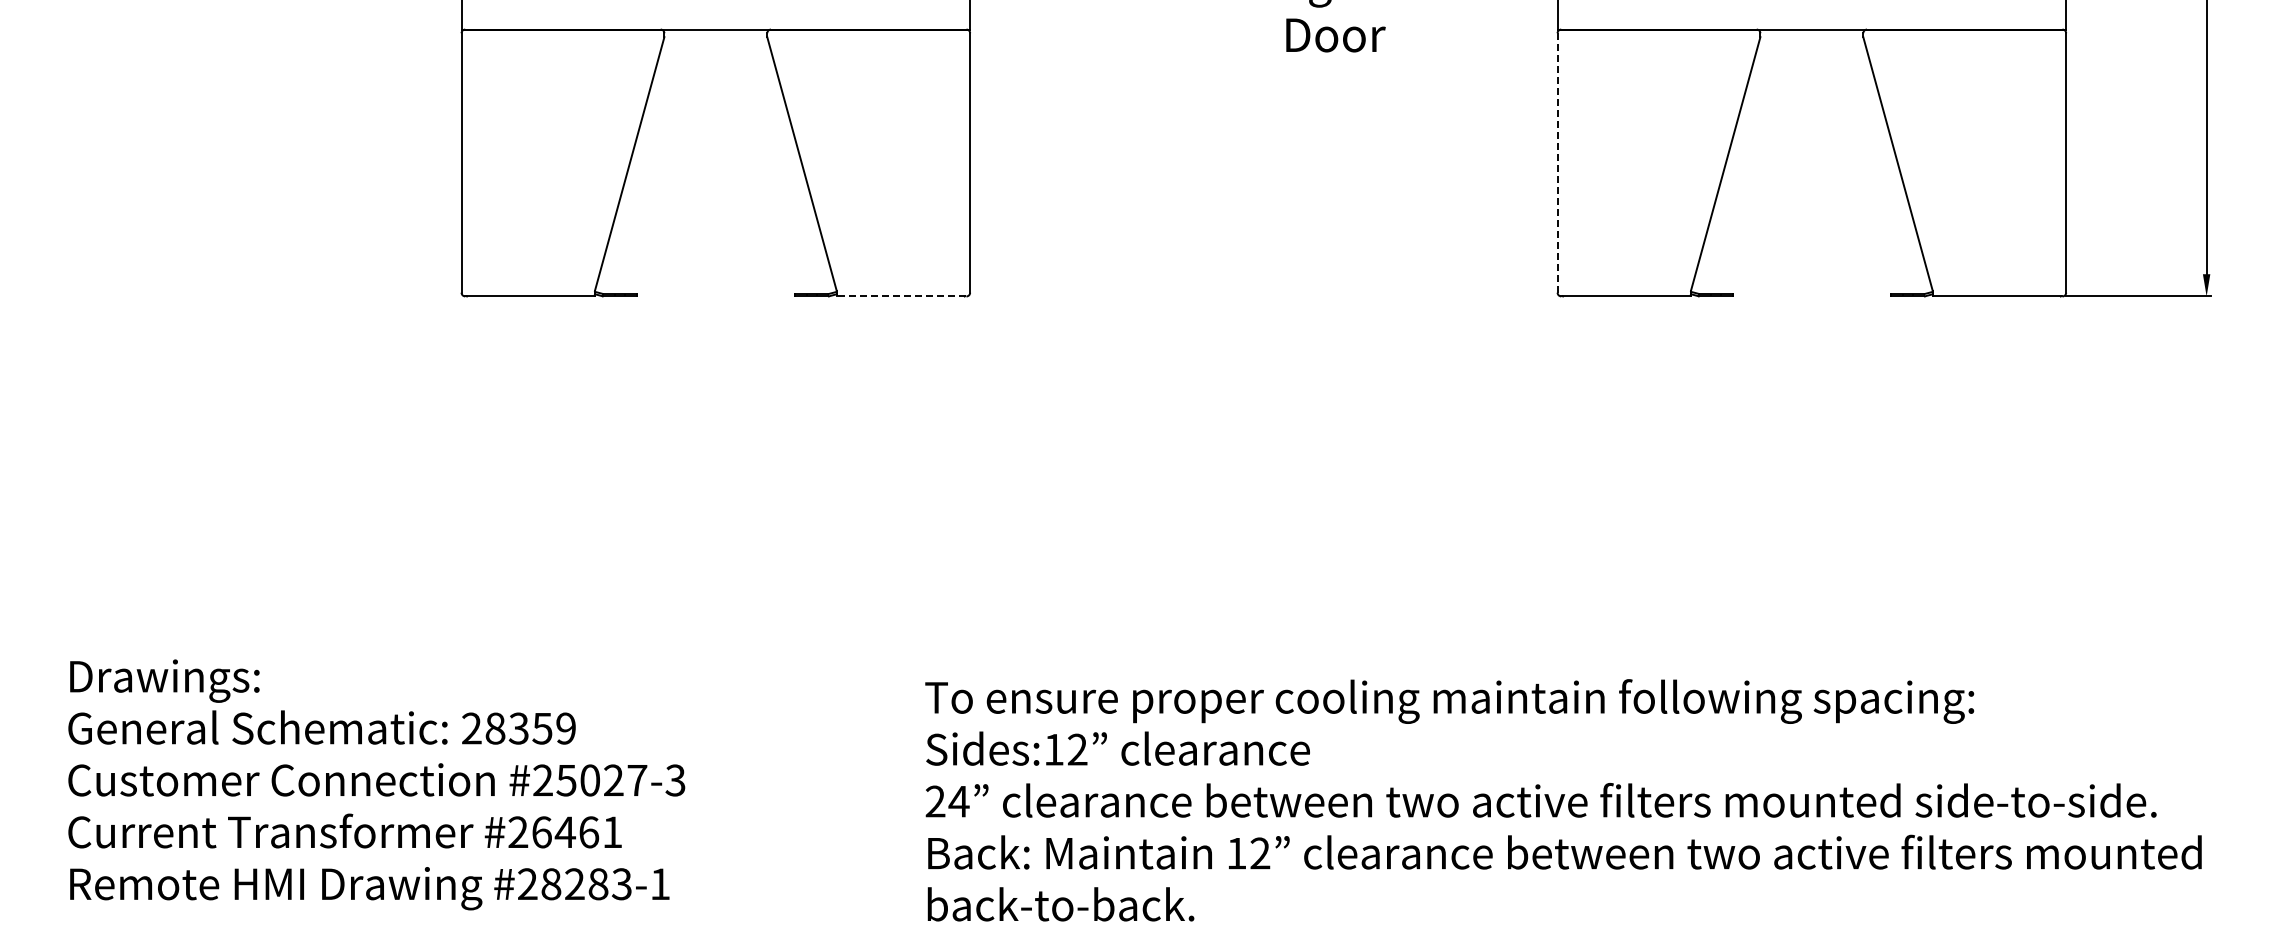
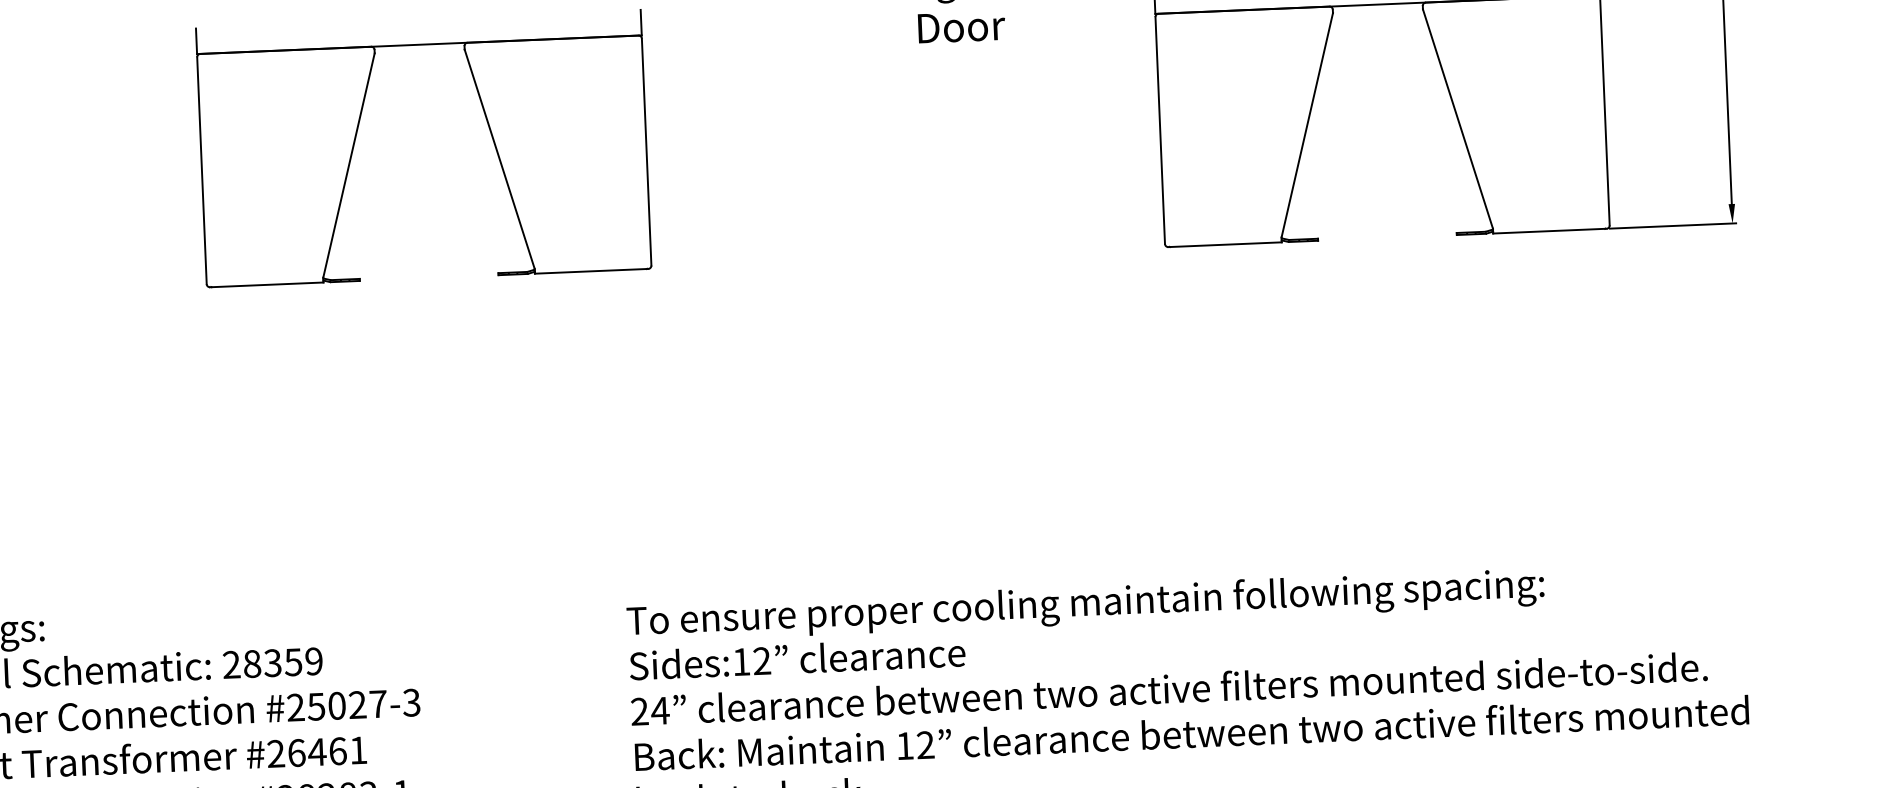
line: (1557, 162) -> (1160, 130), dashed -> solid
line: (901, 296) -> (591, 271), dashed -> solid

